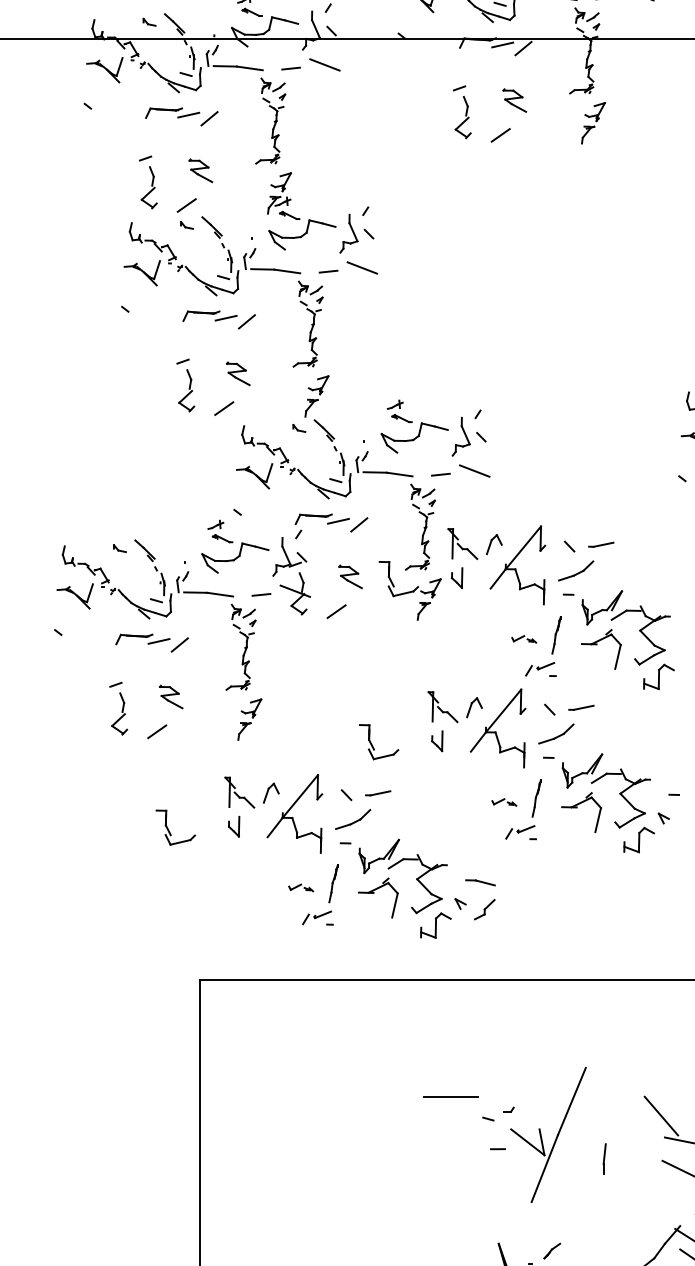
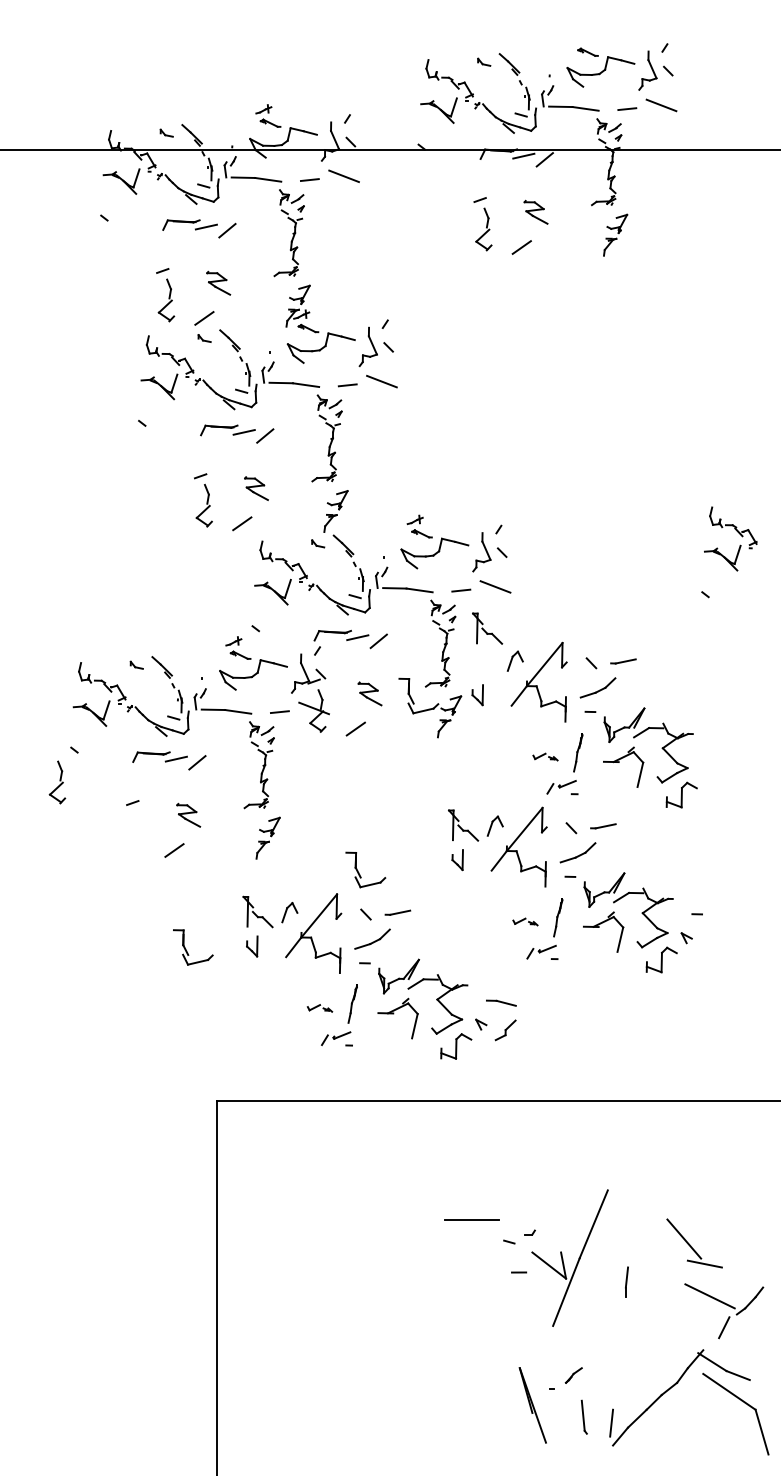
part: (462, 543) -> (487, 628), moved
part: (119, 713) -> (57, 782), moved
part: (372, 744) -> (359, 872), moved

